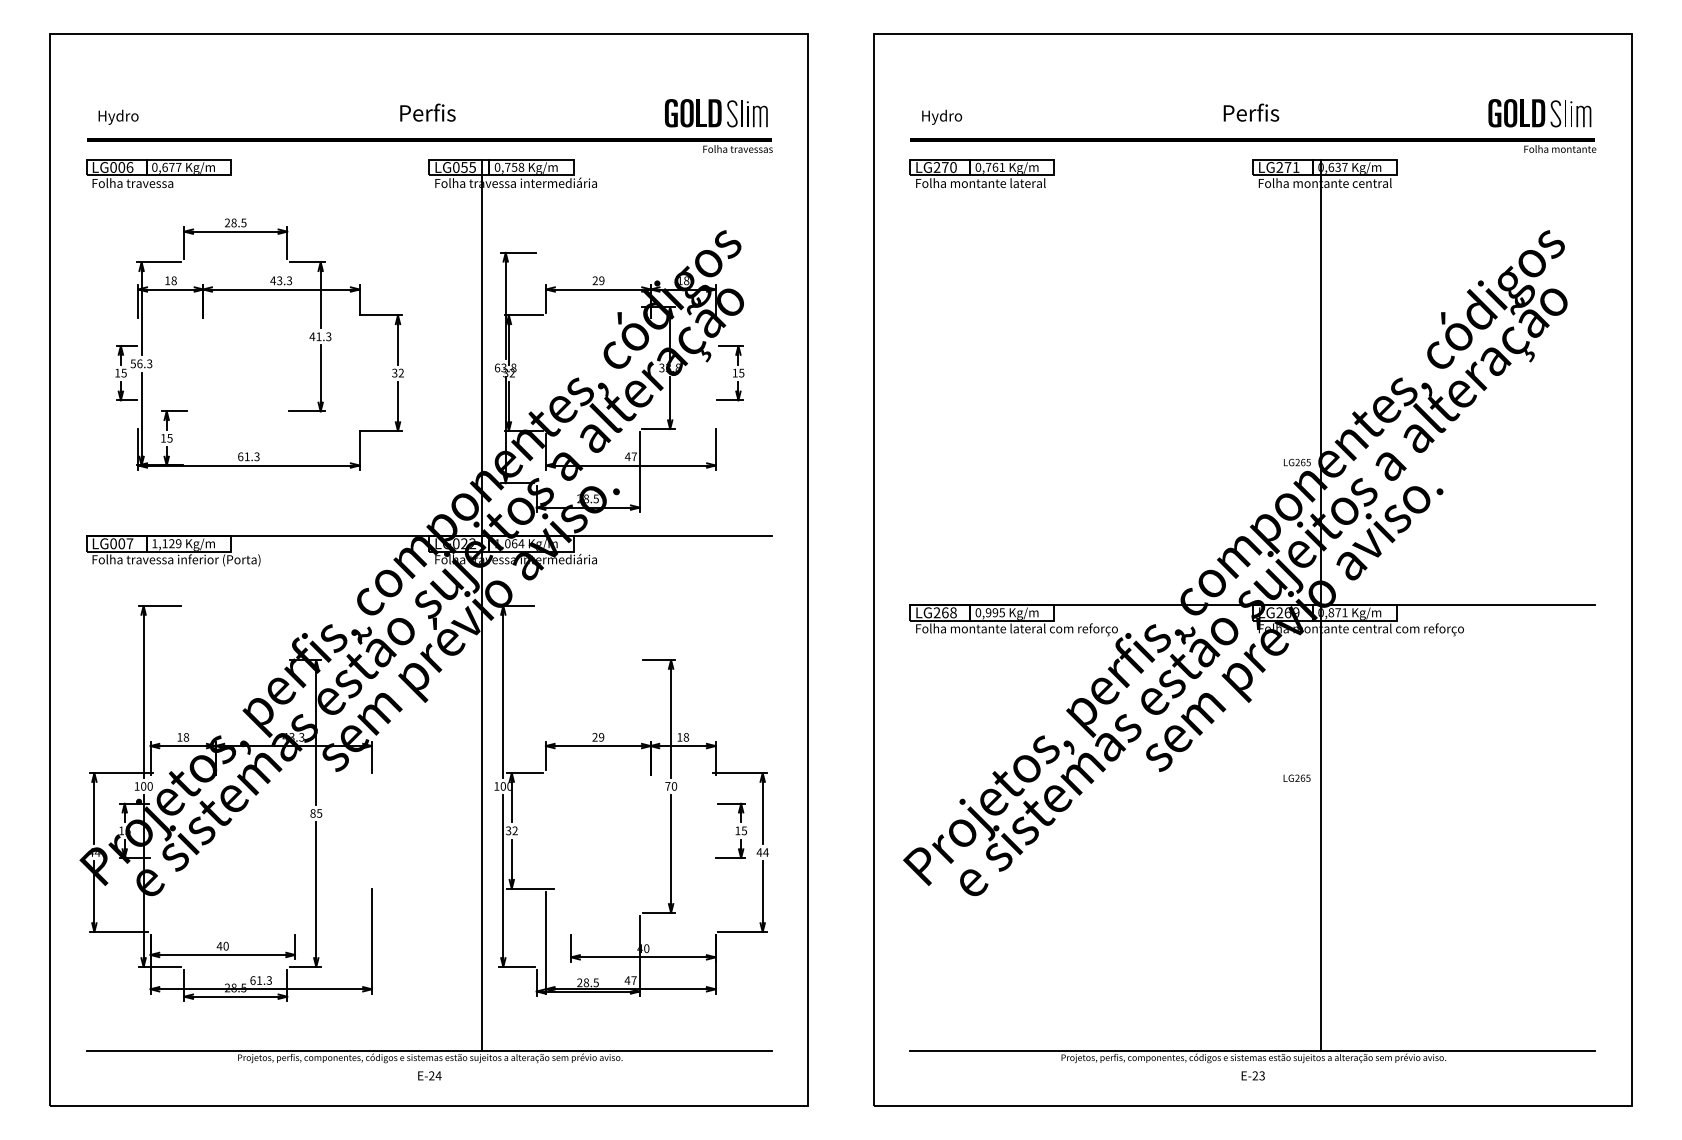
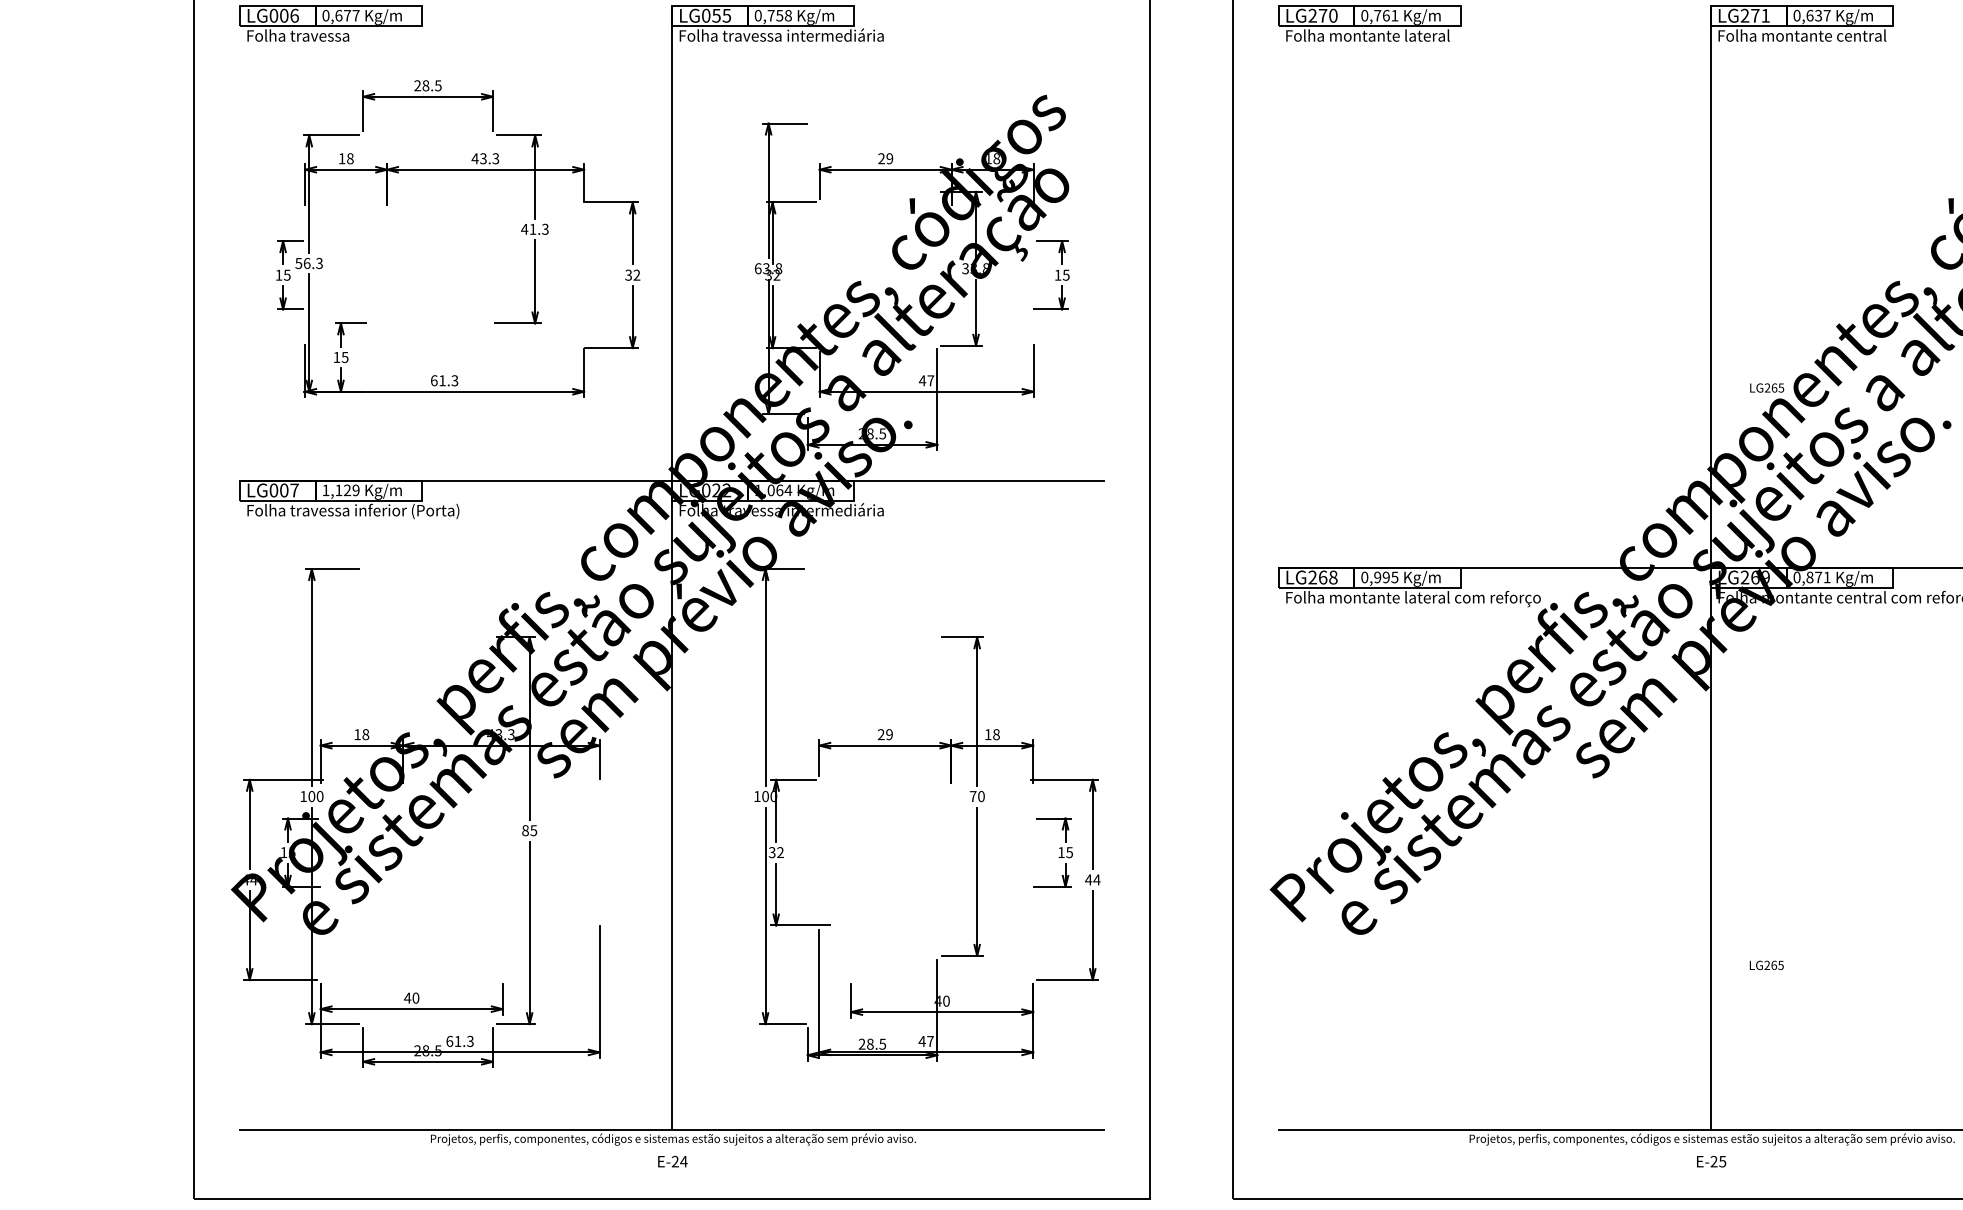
line: (482, 605) -> (672, 568), moved
line: (1320, 605) -> (1710, 568), moved
text: (1296, 777) -> (1766, 964), moved
text: (1261, 1075) -> (1721, 1161), E-23 -> E-25

